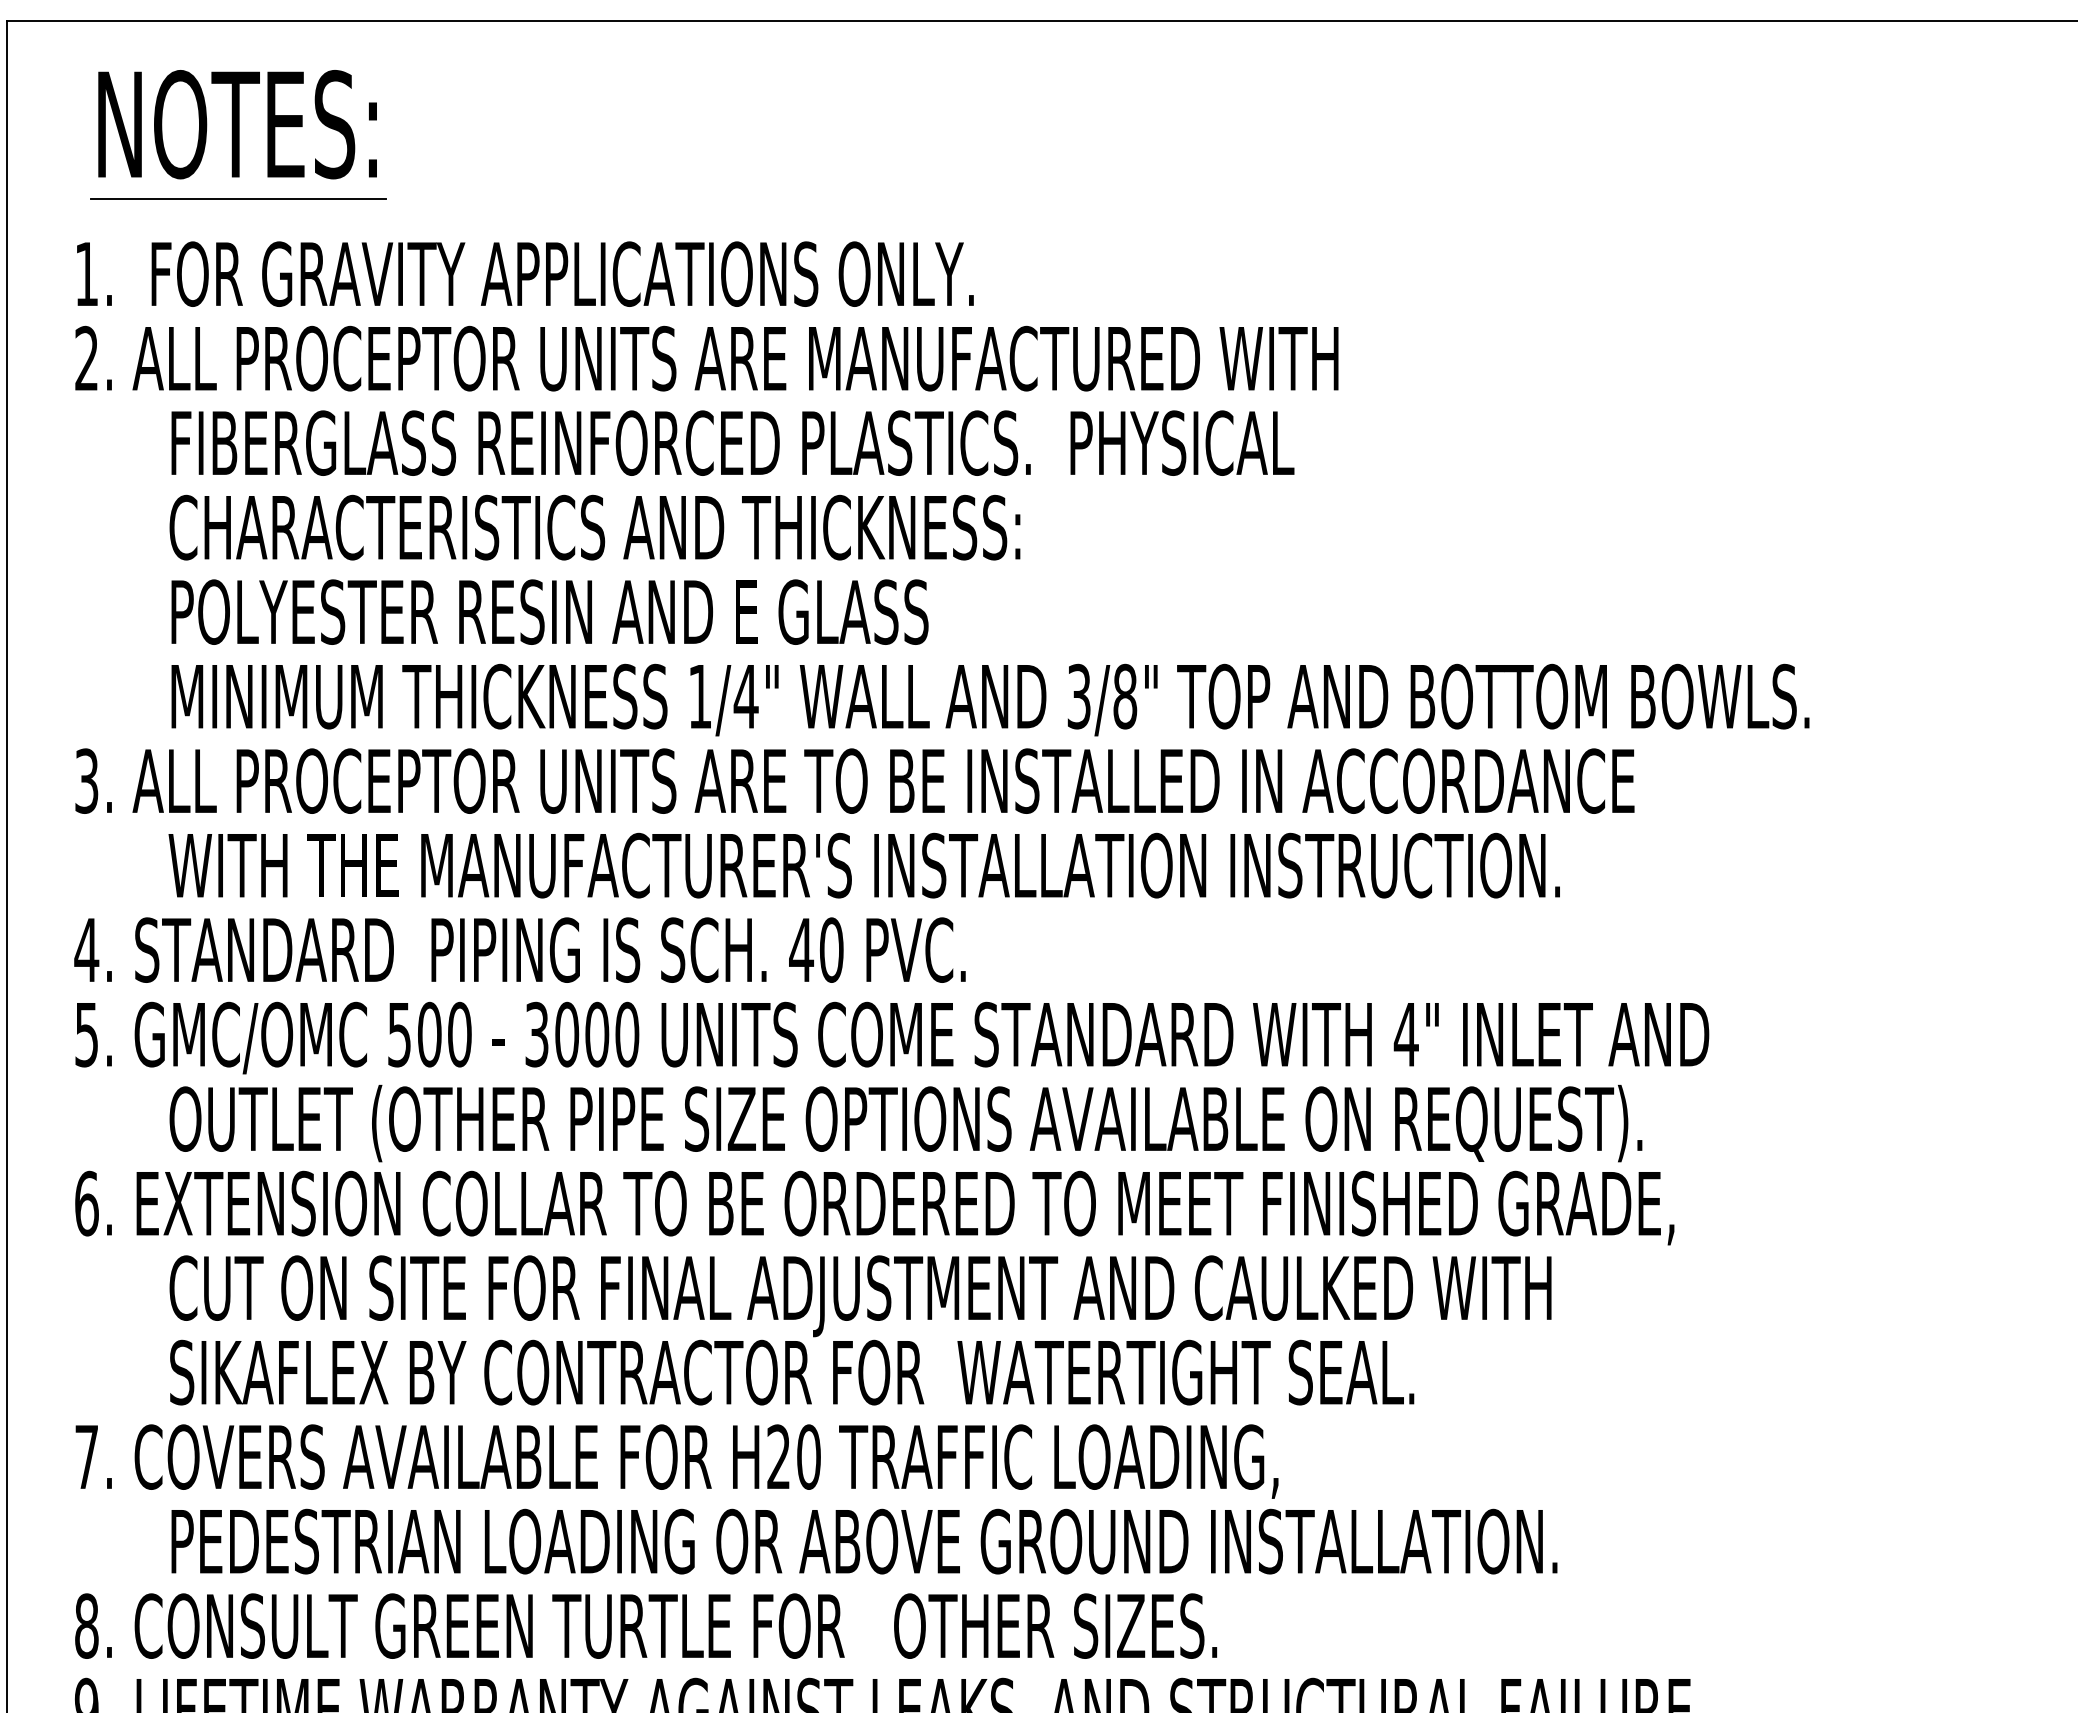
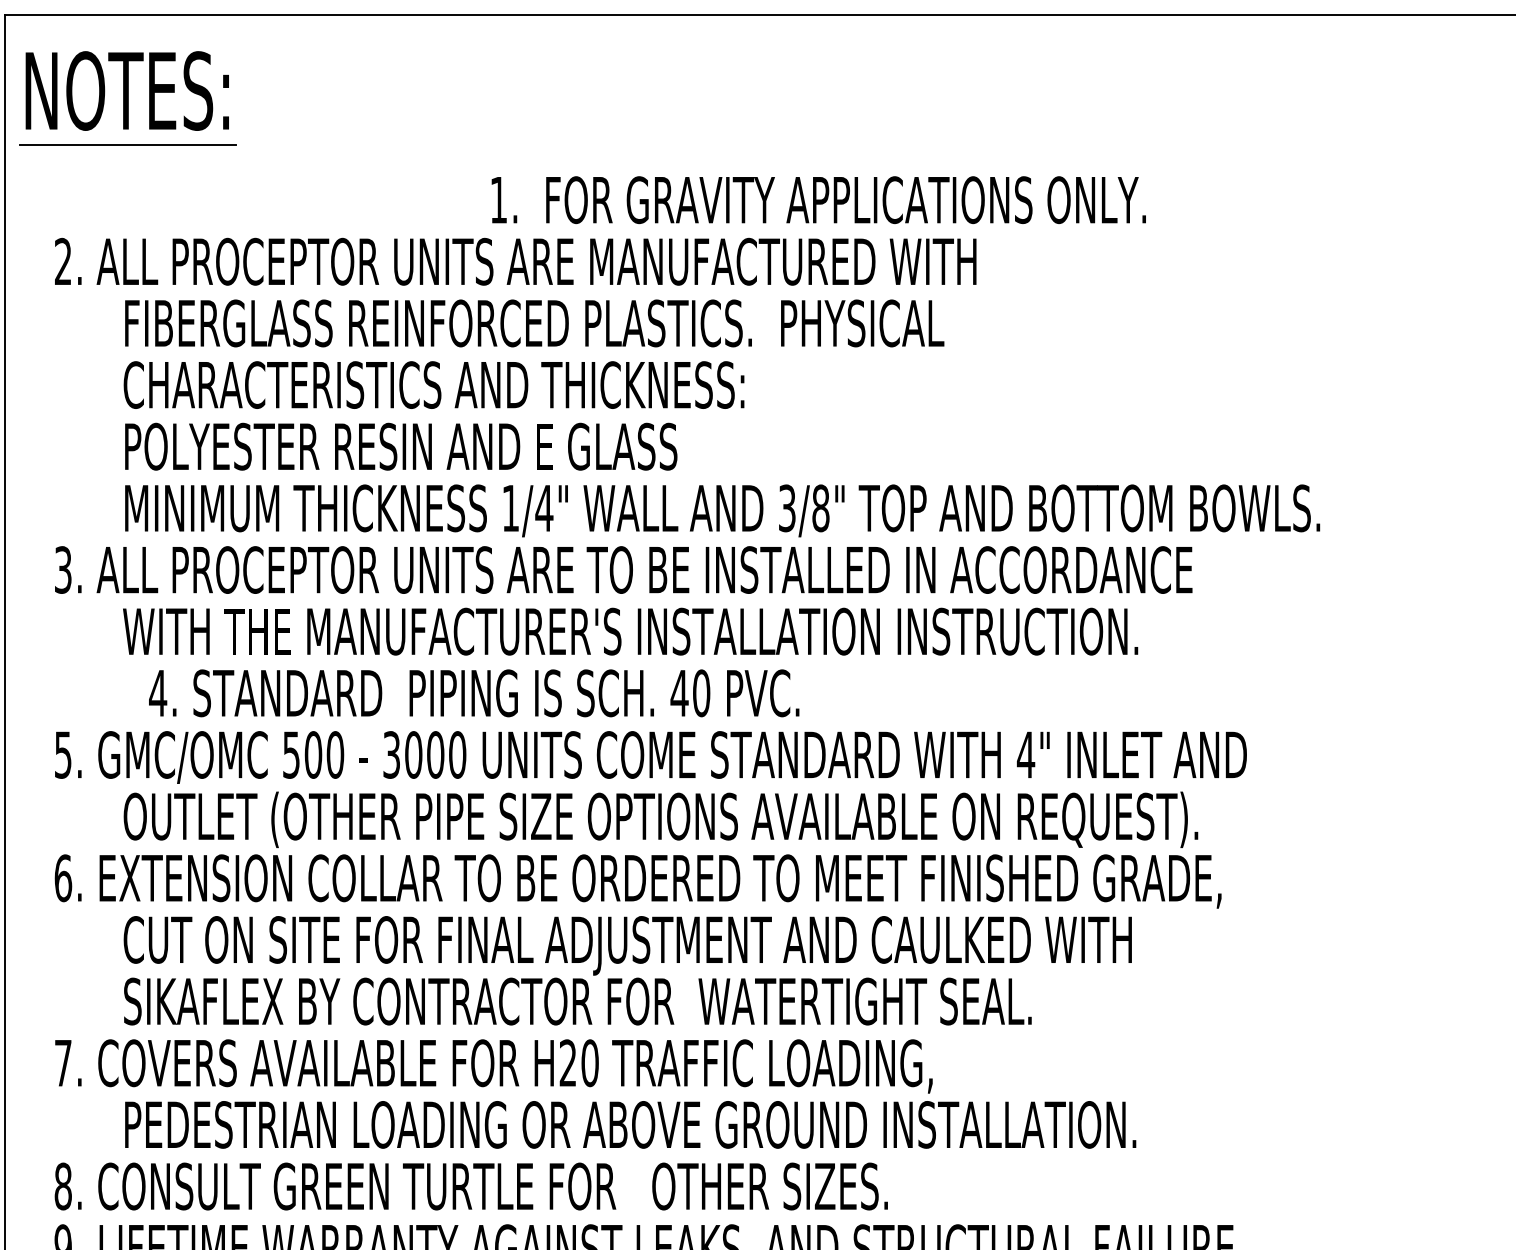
part: (238, 134) -> (127, 98), moved
text: (525, 273) -> (818, 199), moved
text: (519, 949) -> (473, 692), moved

